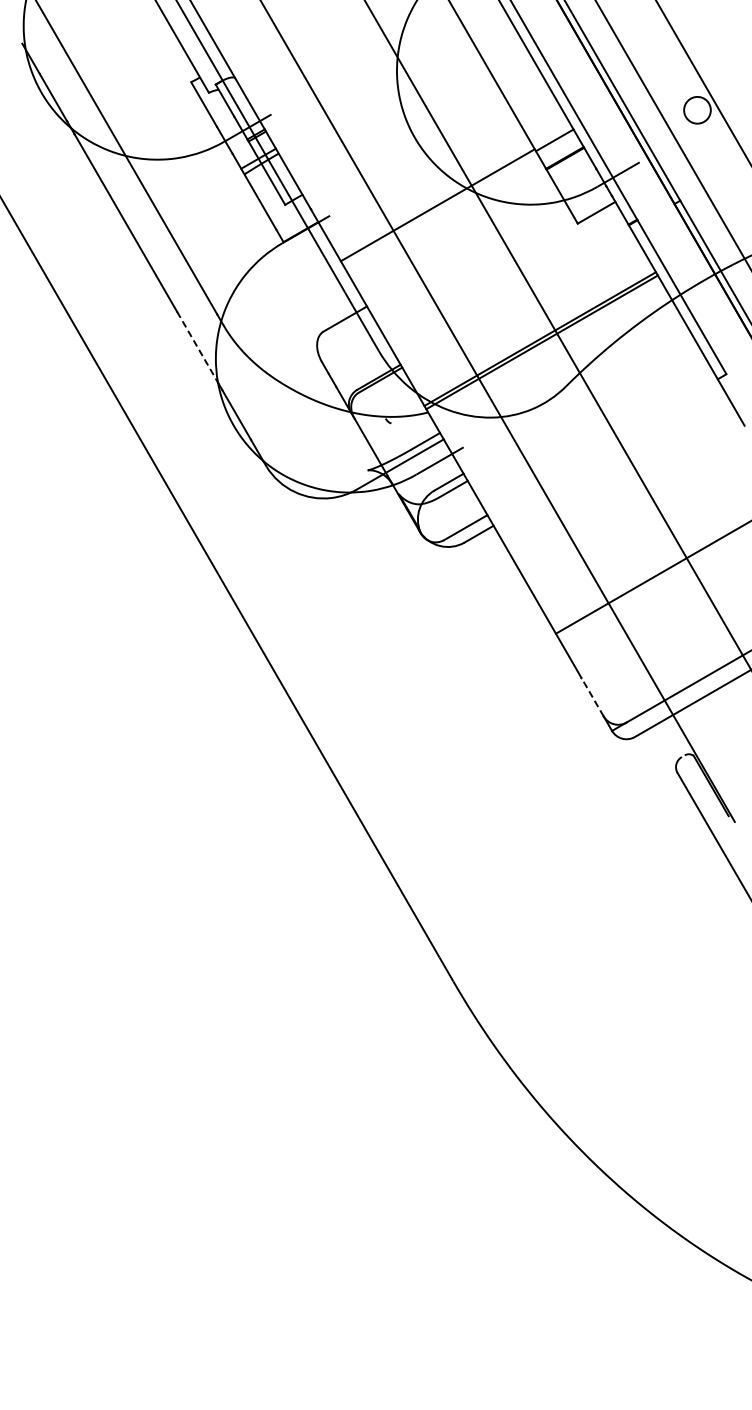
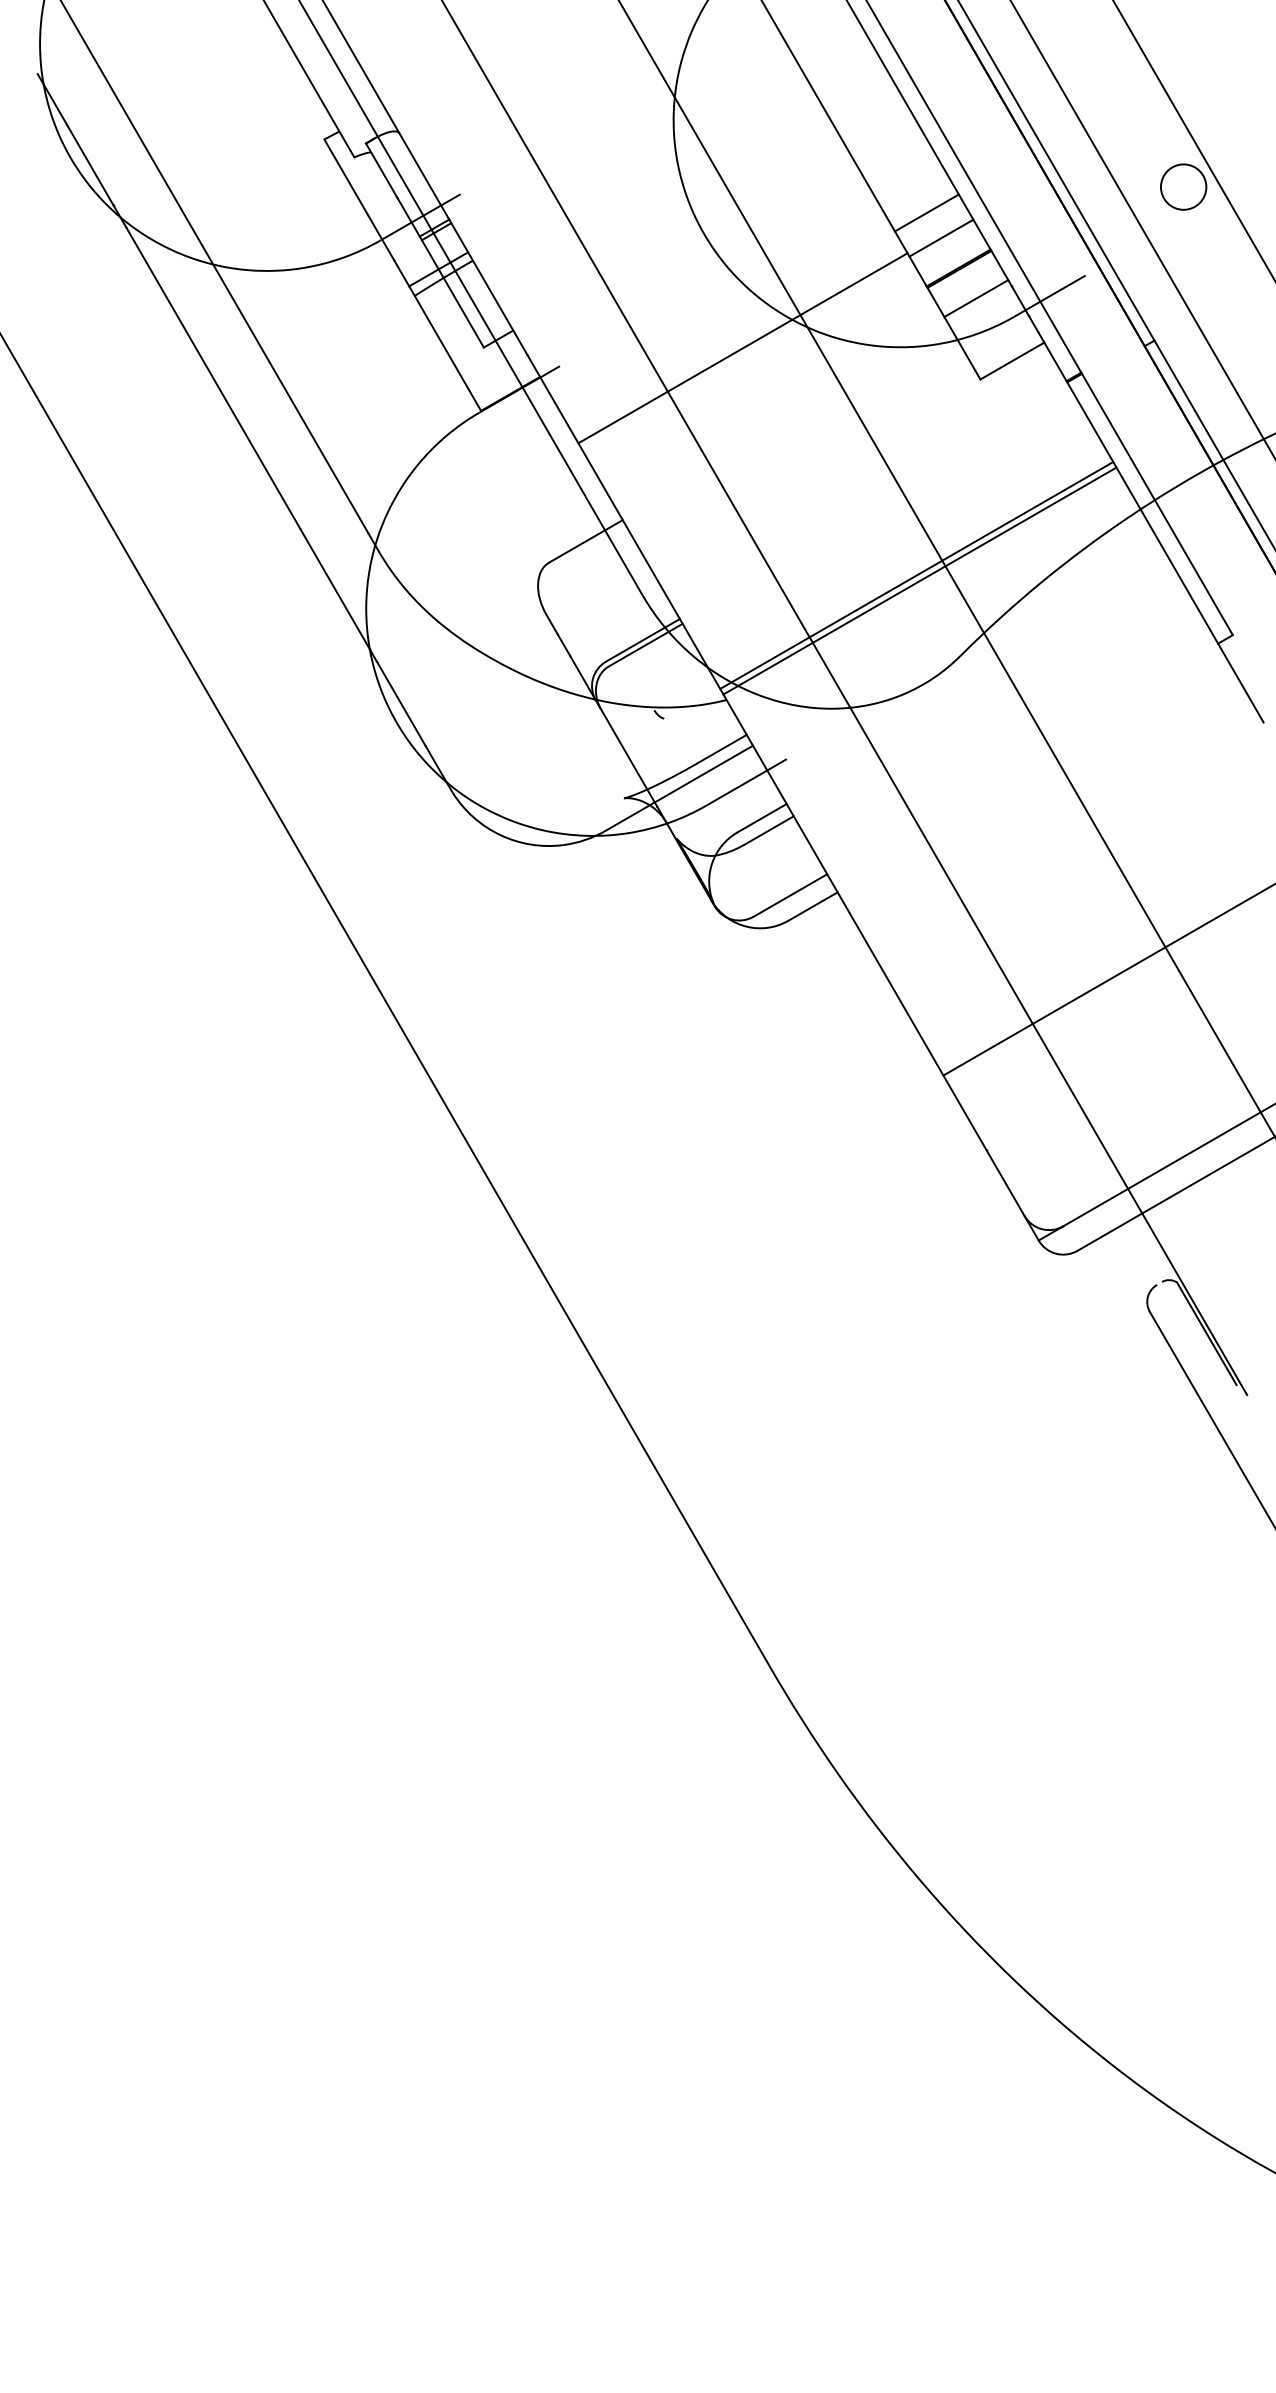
line: (546, 125) -> (927, 212), added
line: (575, 175) -> (976, 297), added
line: (197, 347) -> (335, 589), dashed -> solid
line: (592, 696) -> (1005, 1182), dashed -> solid

